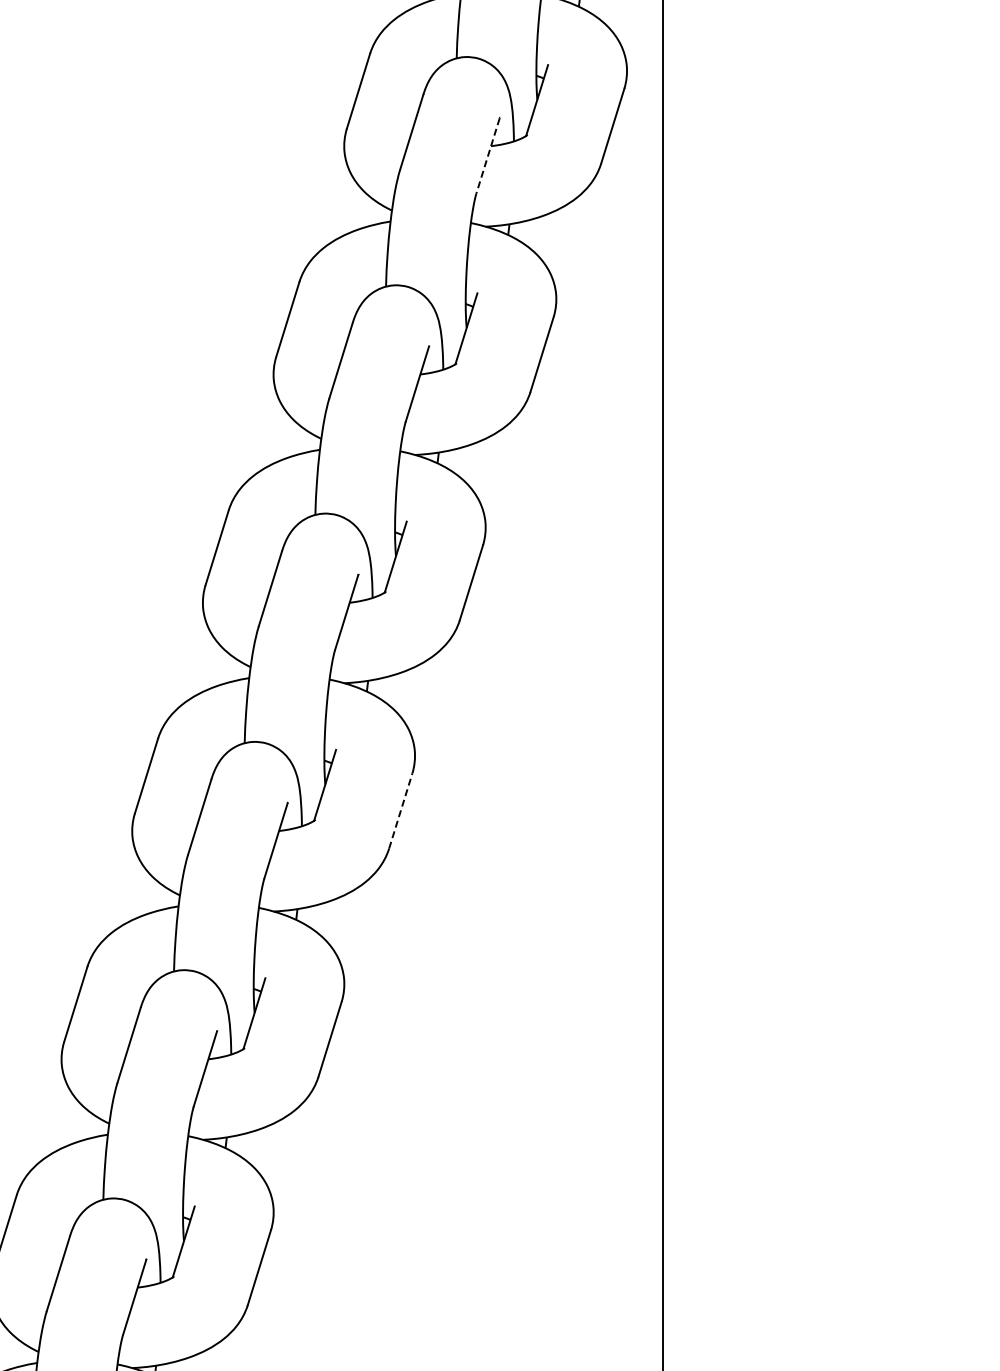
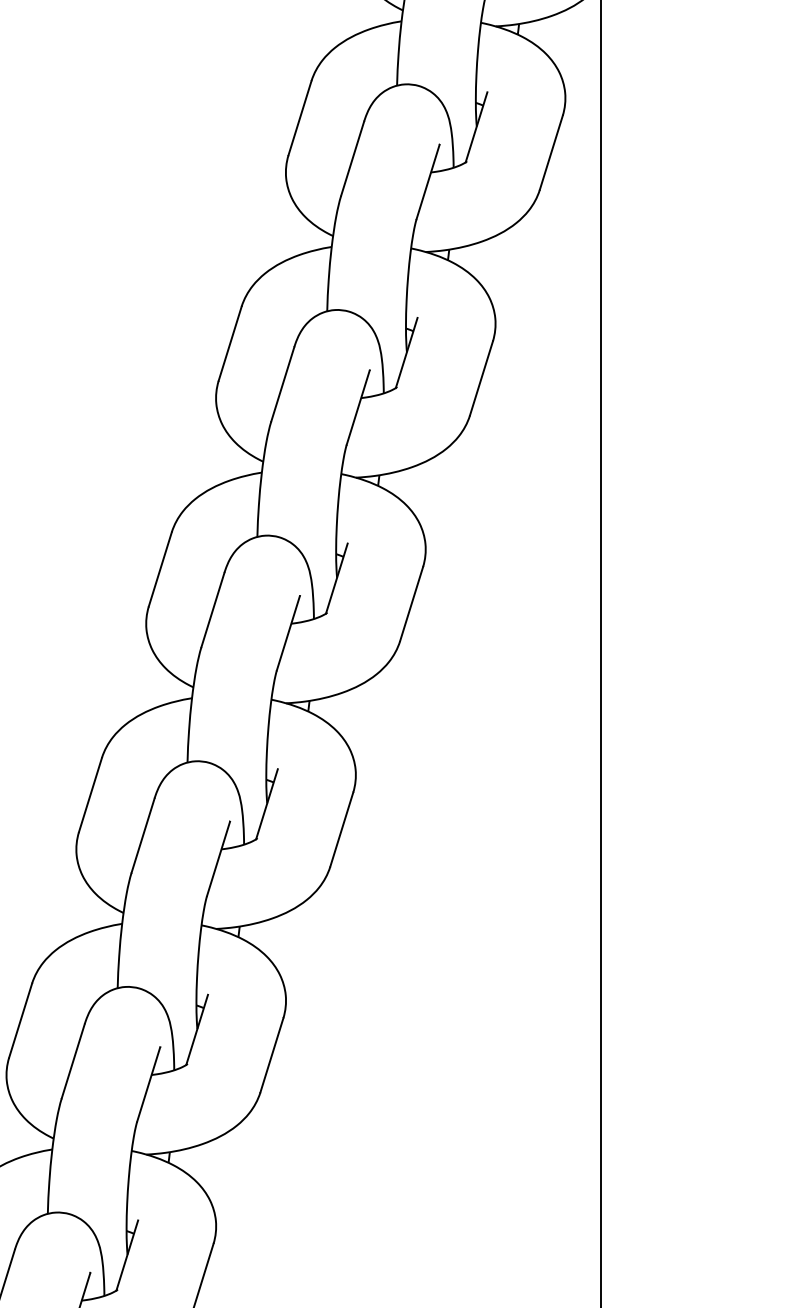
line: (487, 156) -> (427, 182), dashed -> solid
line: (400, 810) -> (341, 829), dashed -> solid

